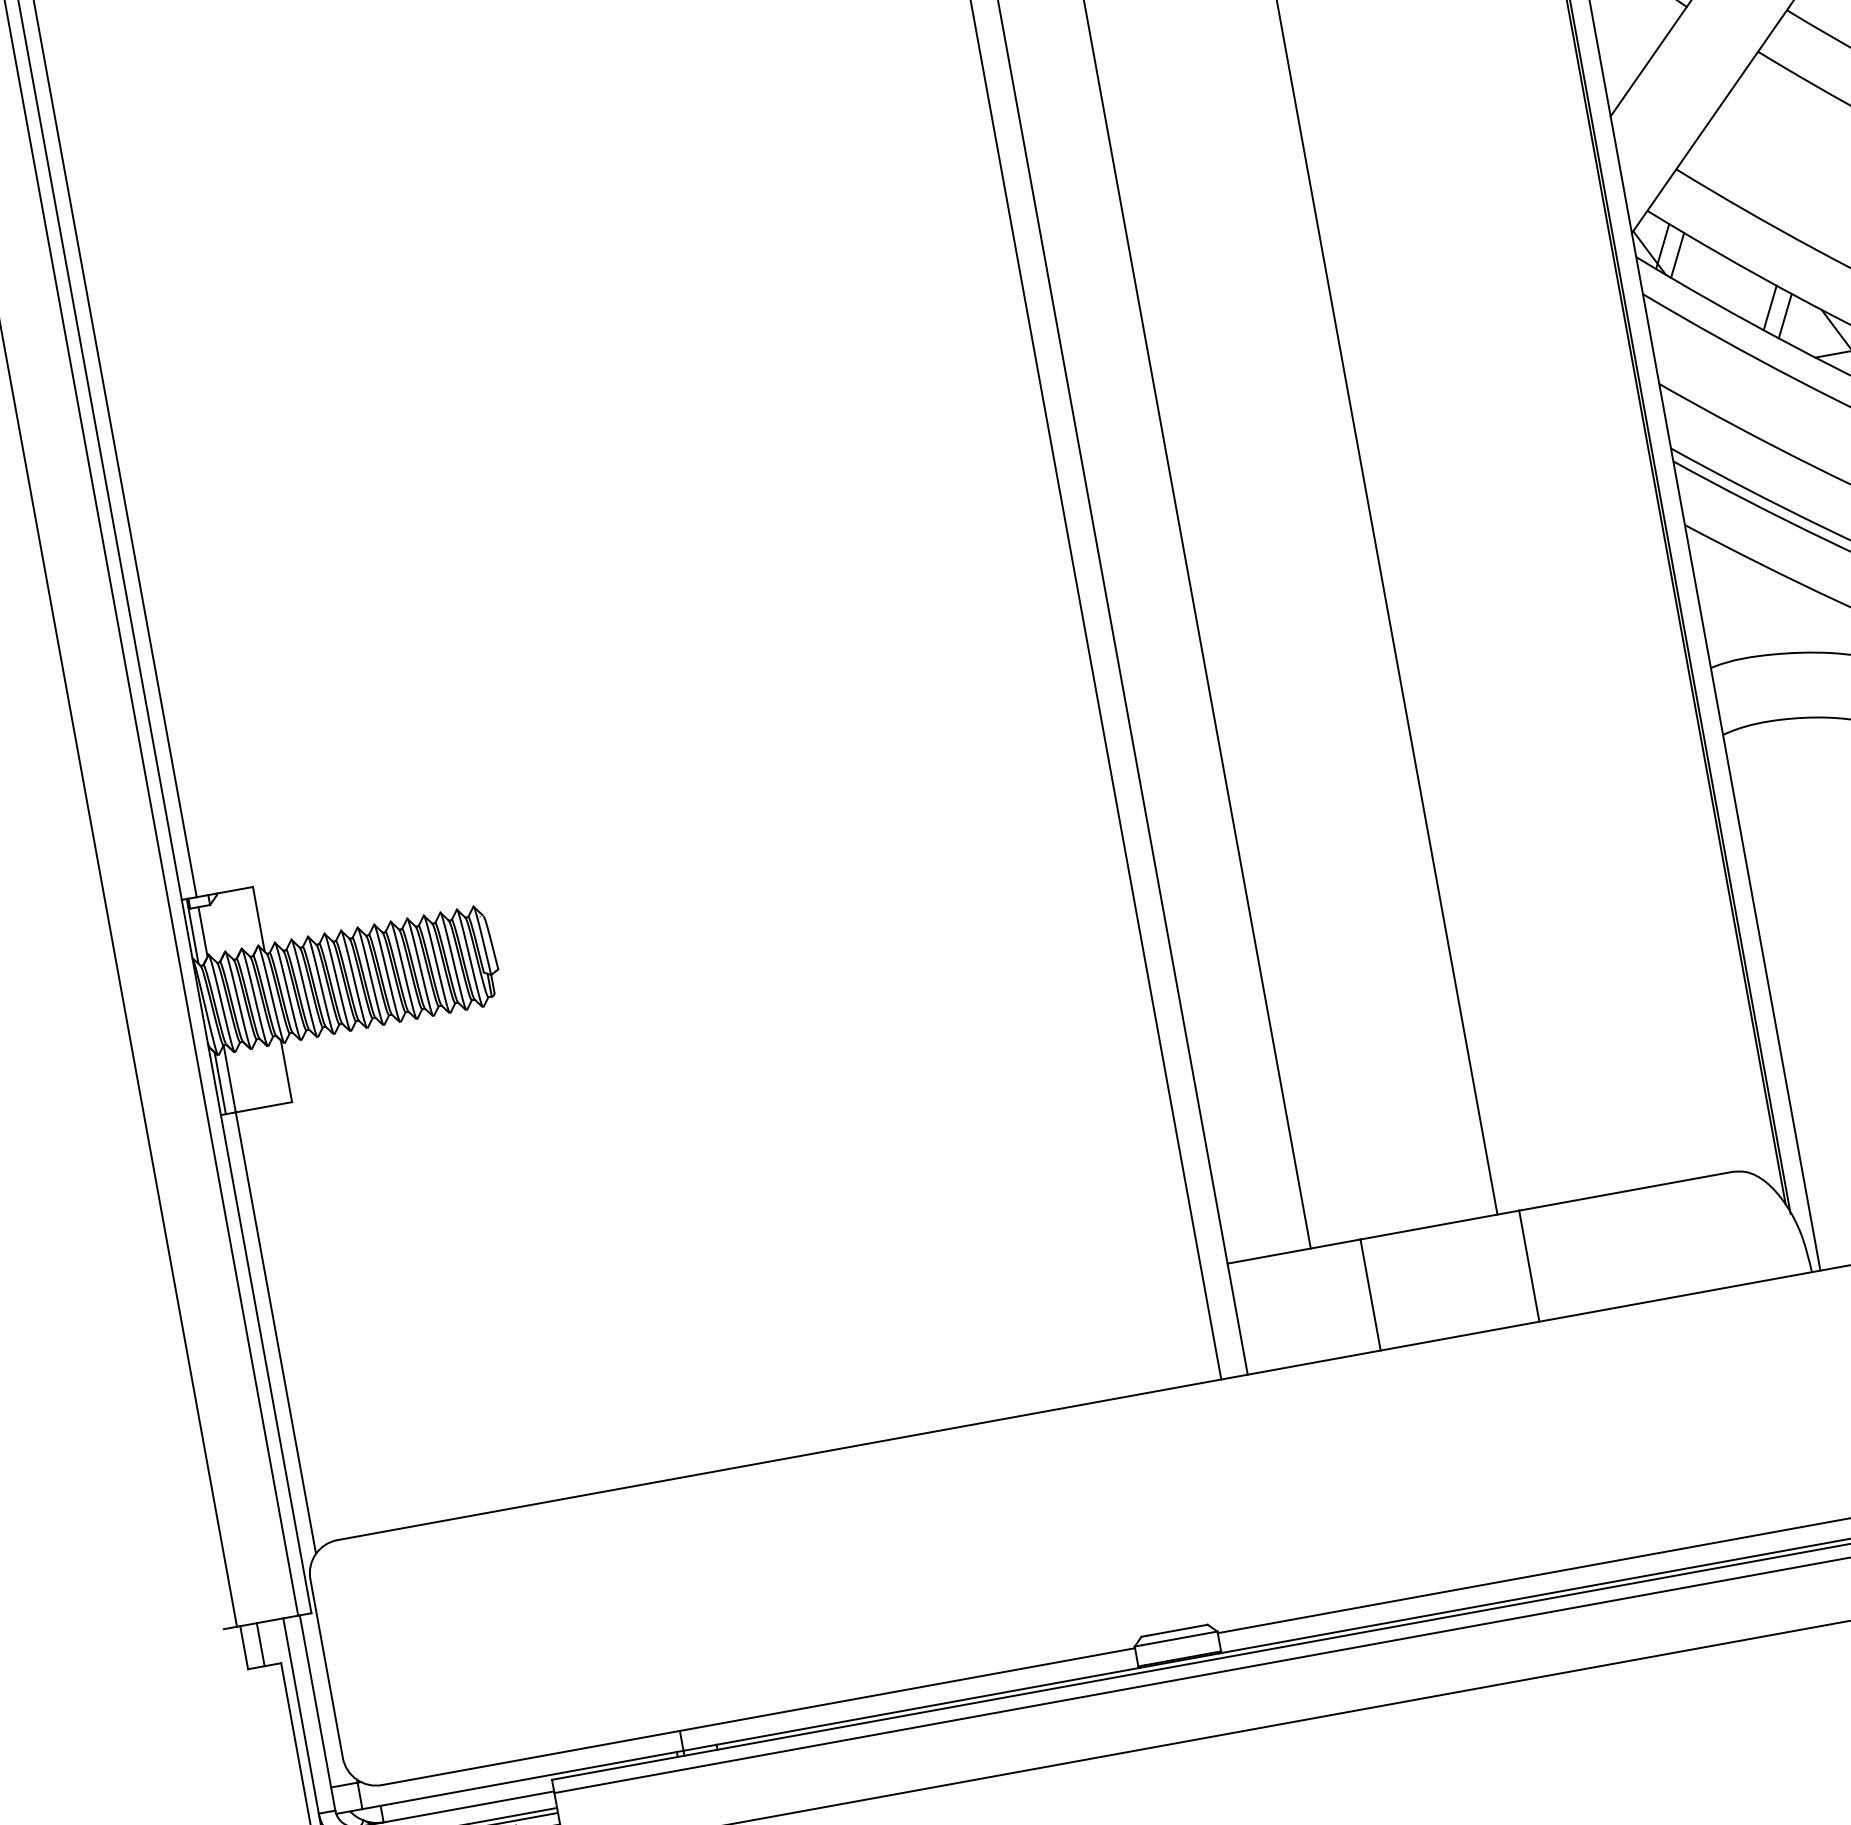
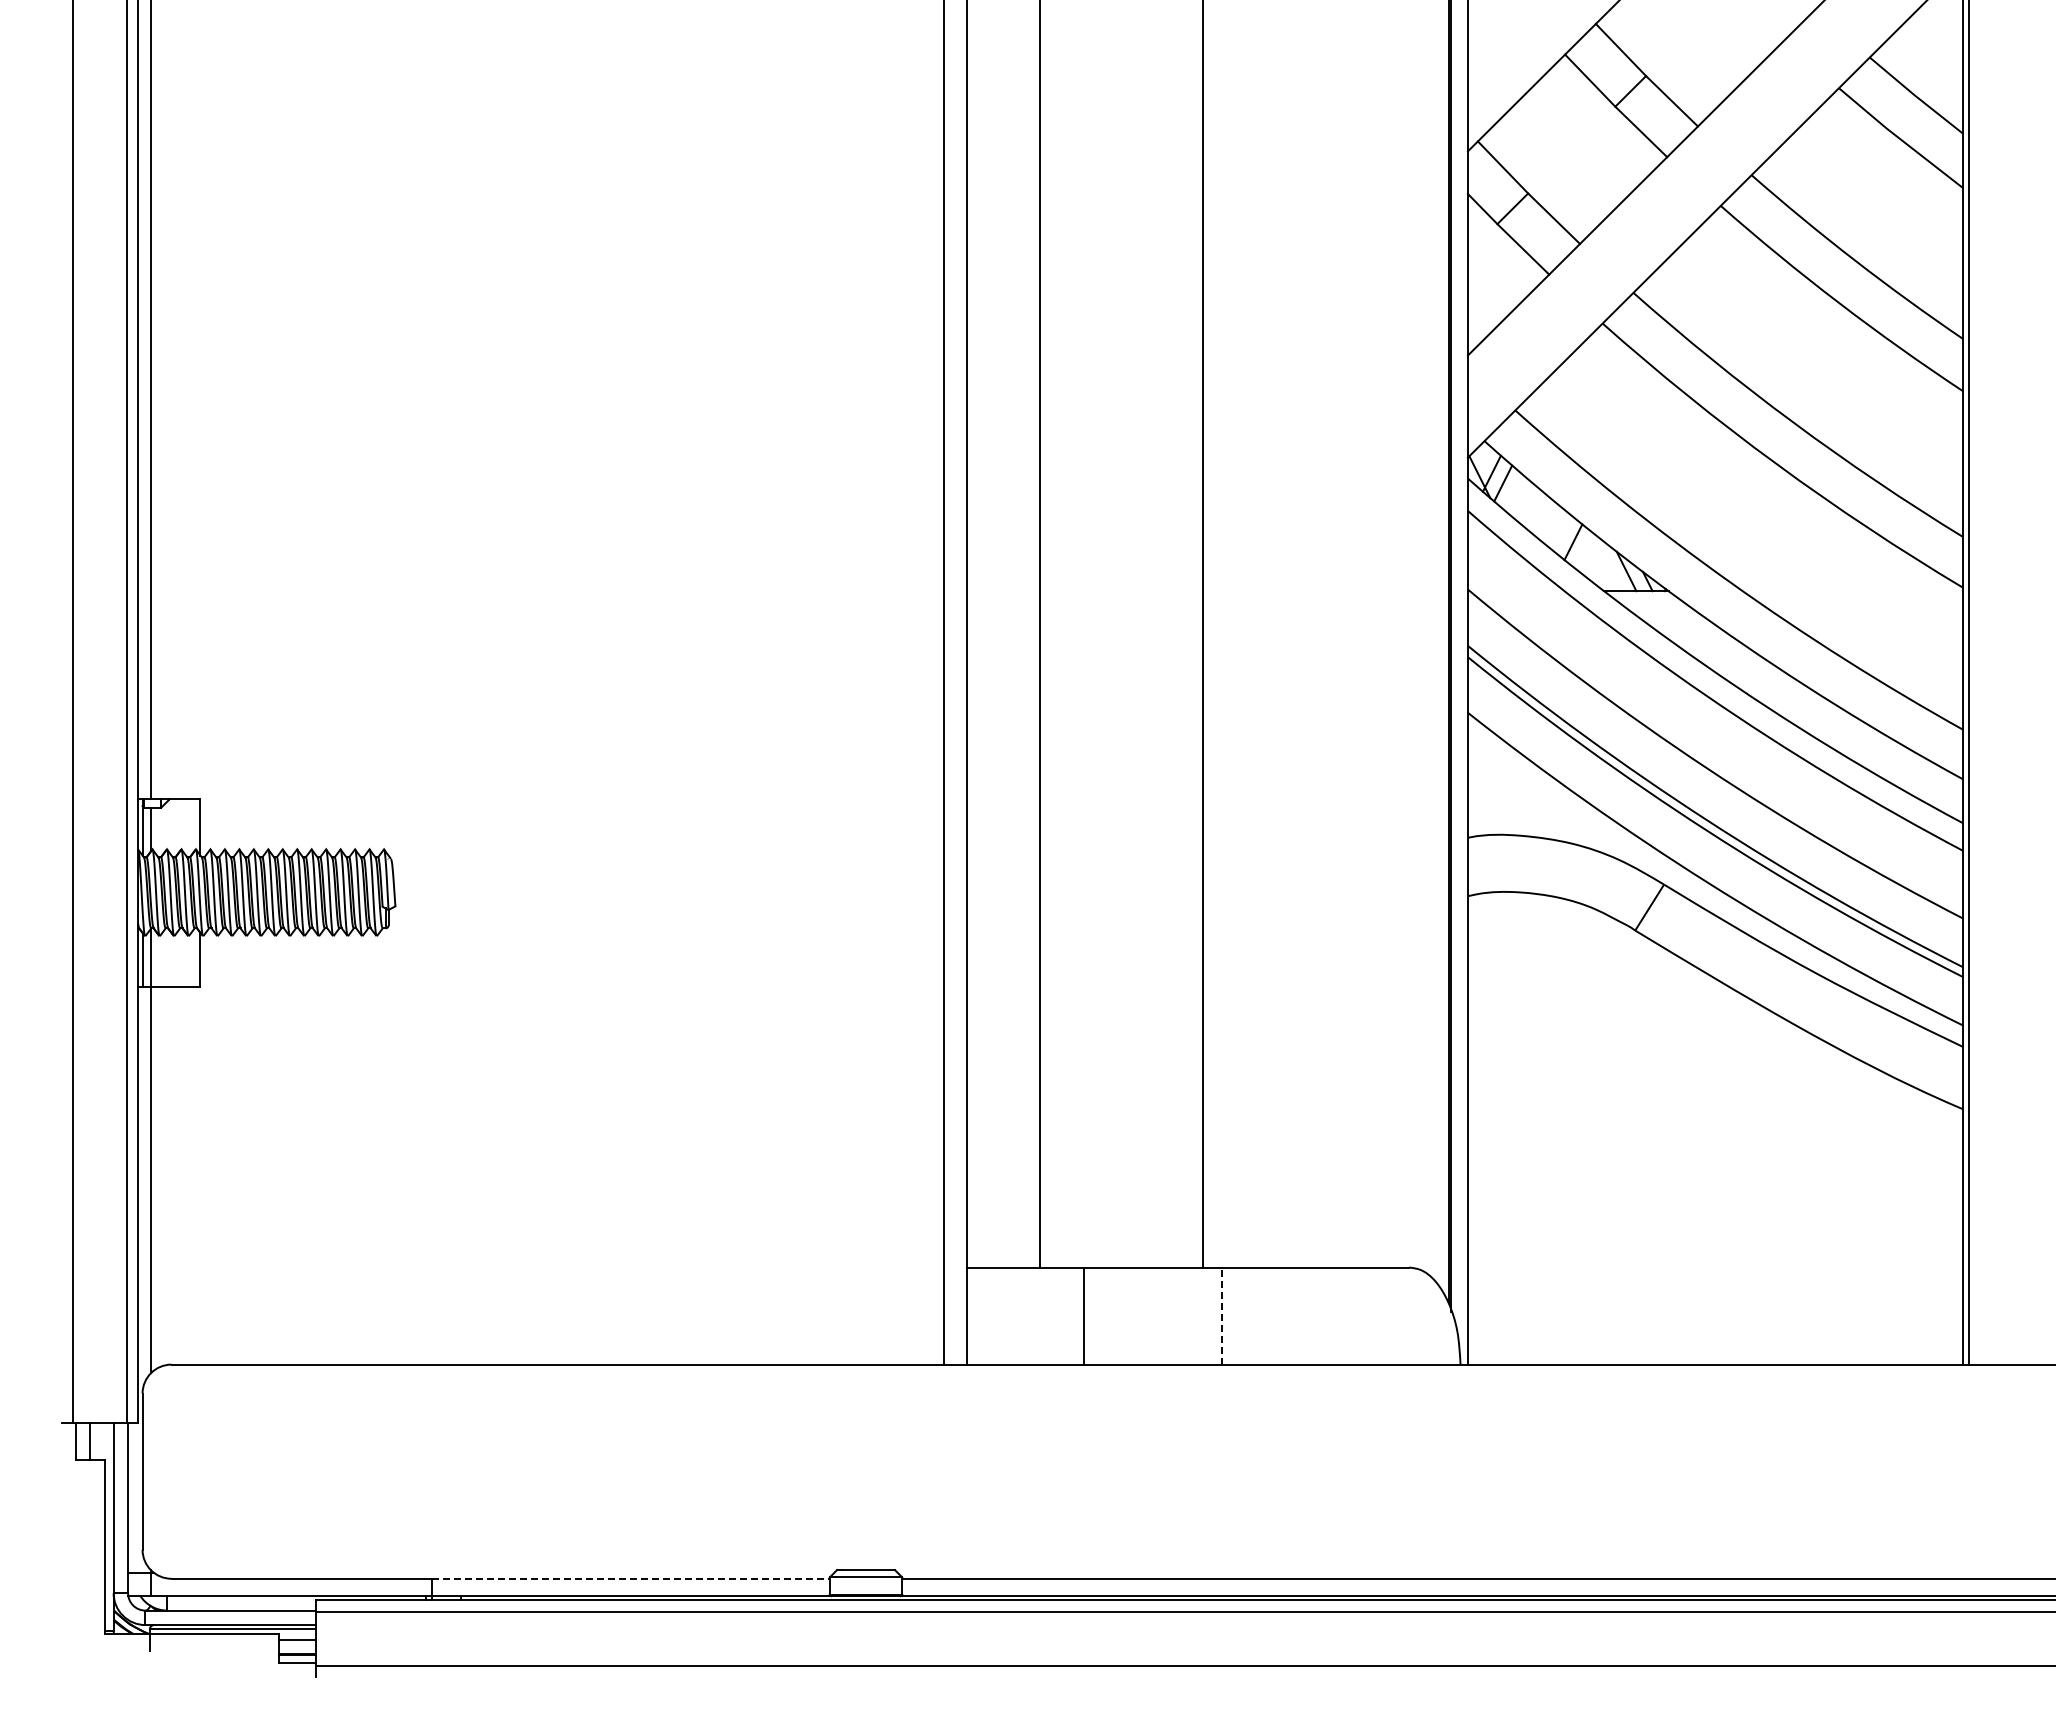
line: (1784, 316) -> (1584, 551), removed
line: (1529, 1266) -> (1222, 1316), solid -> dashed
line: (906, 1689) -> (630, 1578), solid -> dashed

